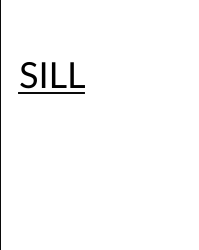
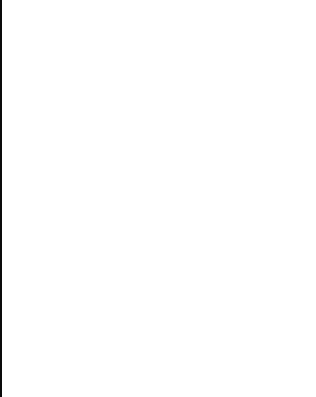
part: (51, 77) -> (81, 123), removed

